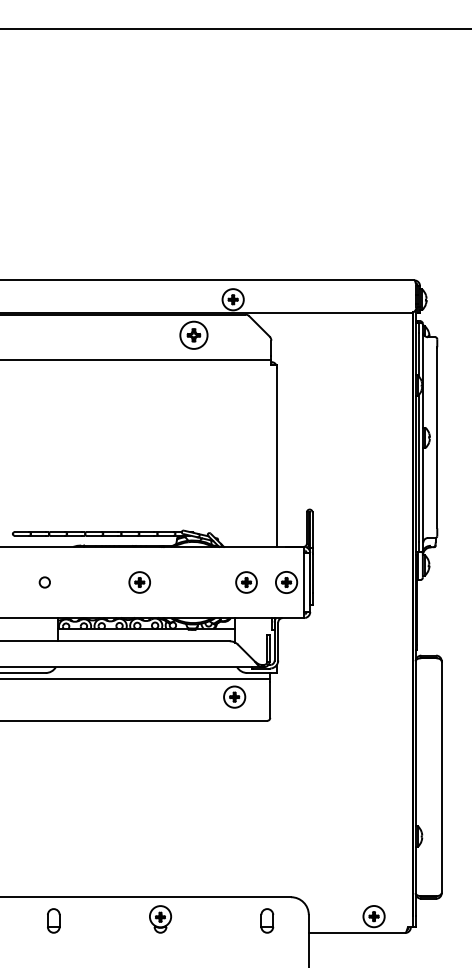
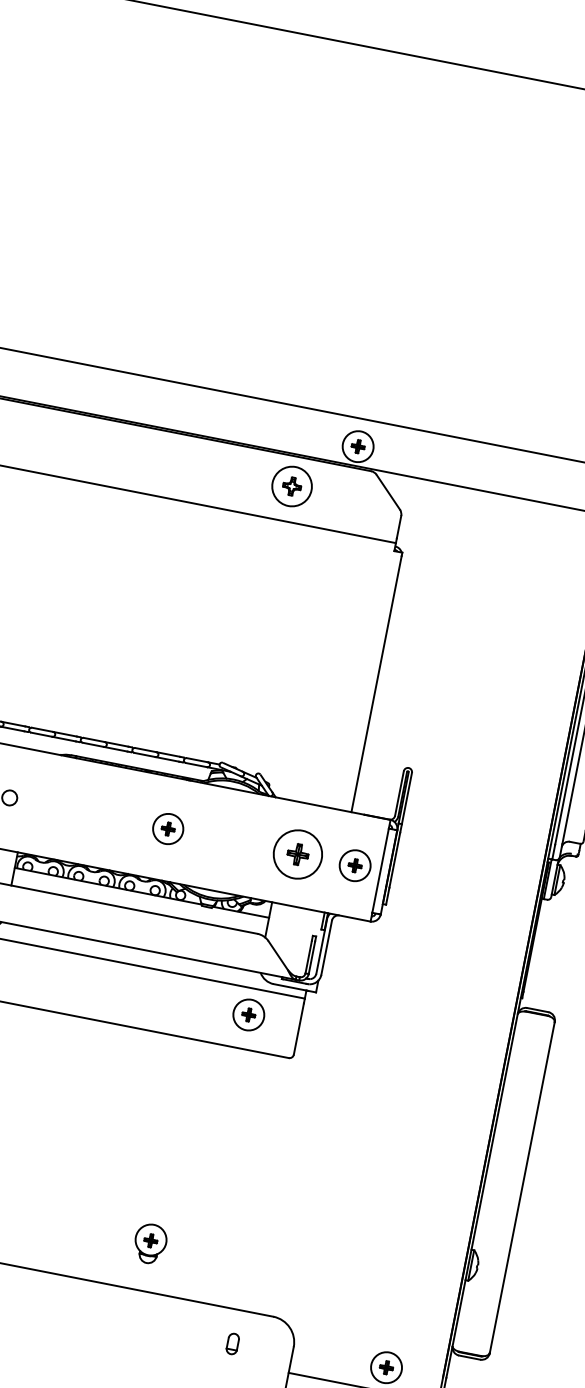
part: (139, 582) -> (167, 828), moved
part: (246, 582) -> (297, 854), size x1.6
part: (160, 919) -> (150, 1244), moved
part: (267, 920) -> (233, 1343), size x0.6

